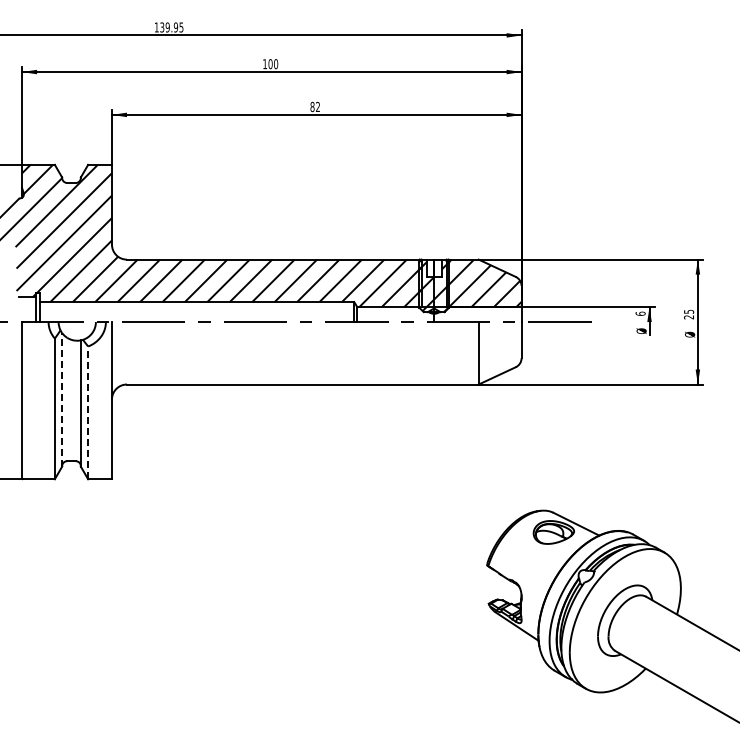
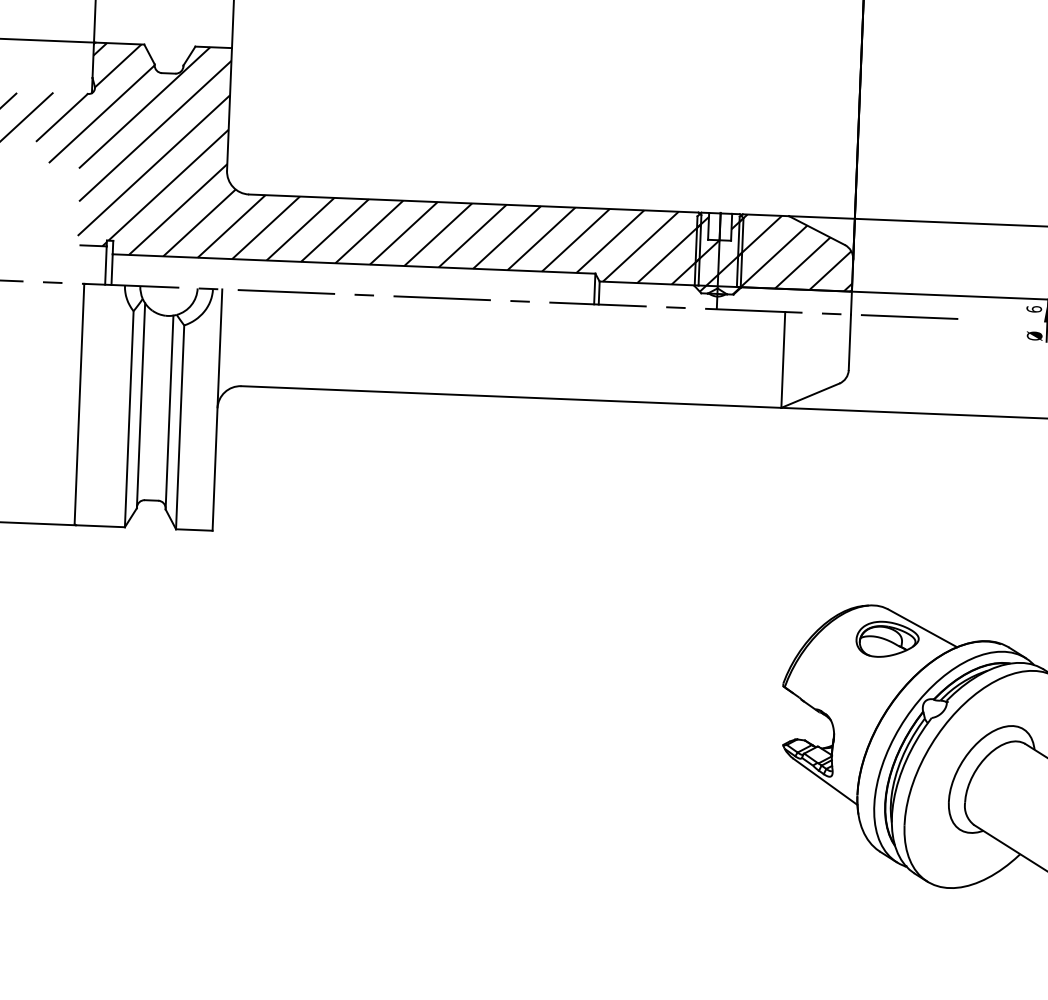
line: (62, 399) -> (141, 405), dashed -> solid
line: (88, 412) -> (180, 426), dashed -> solid

